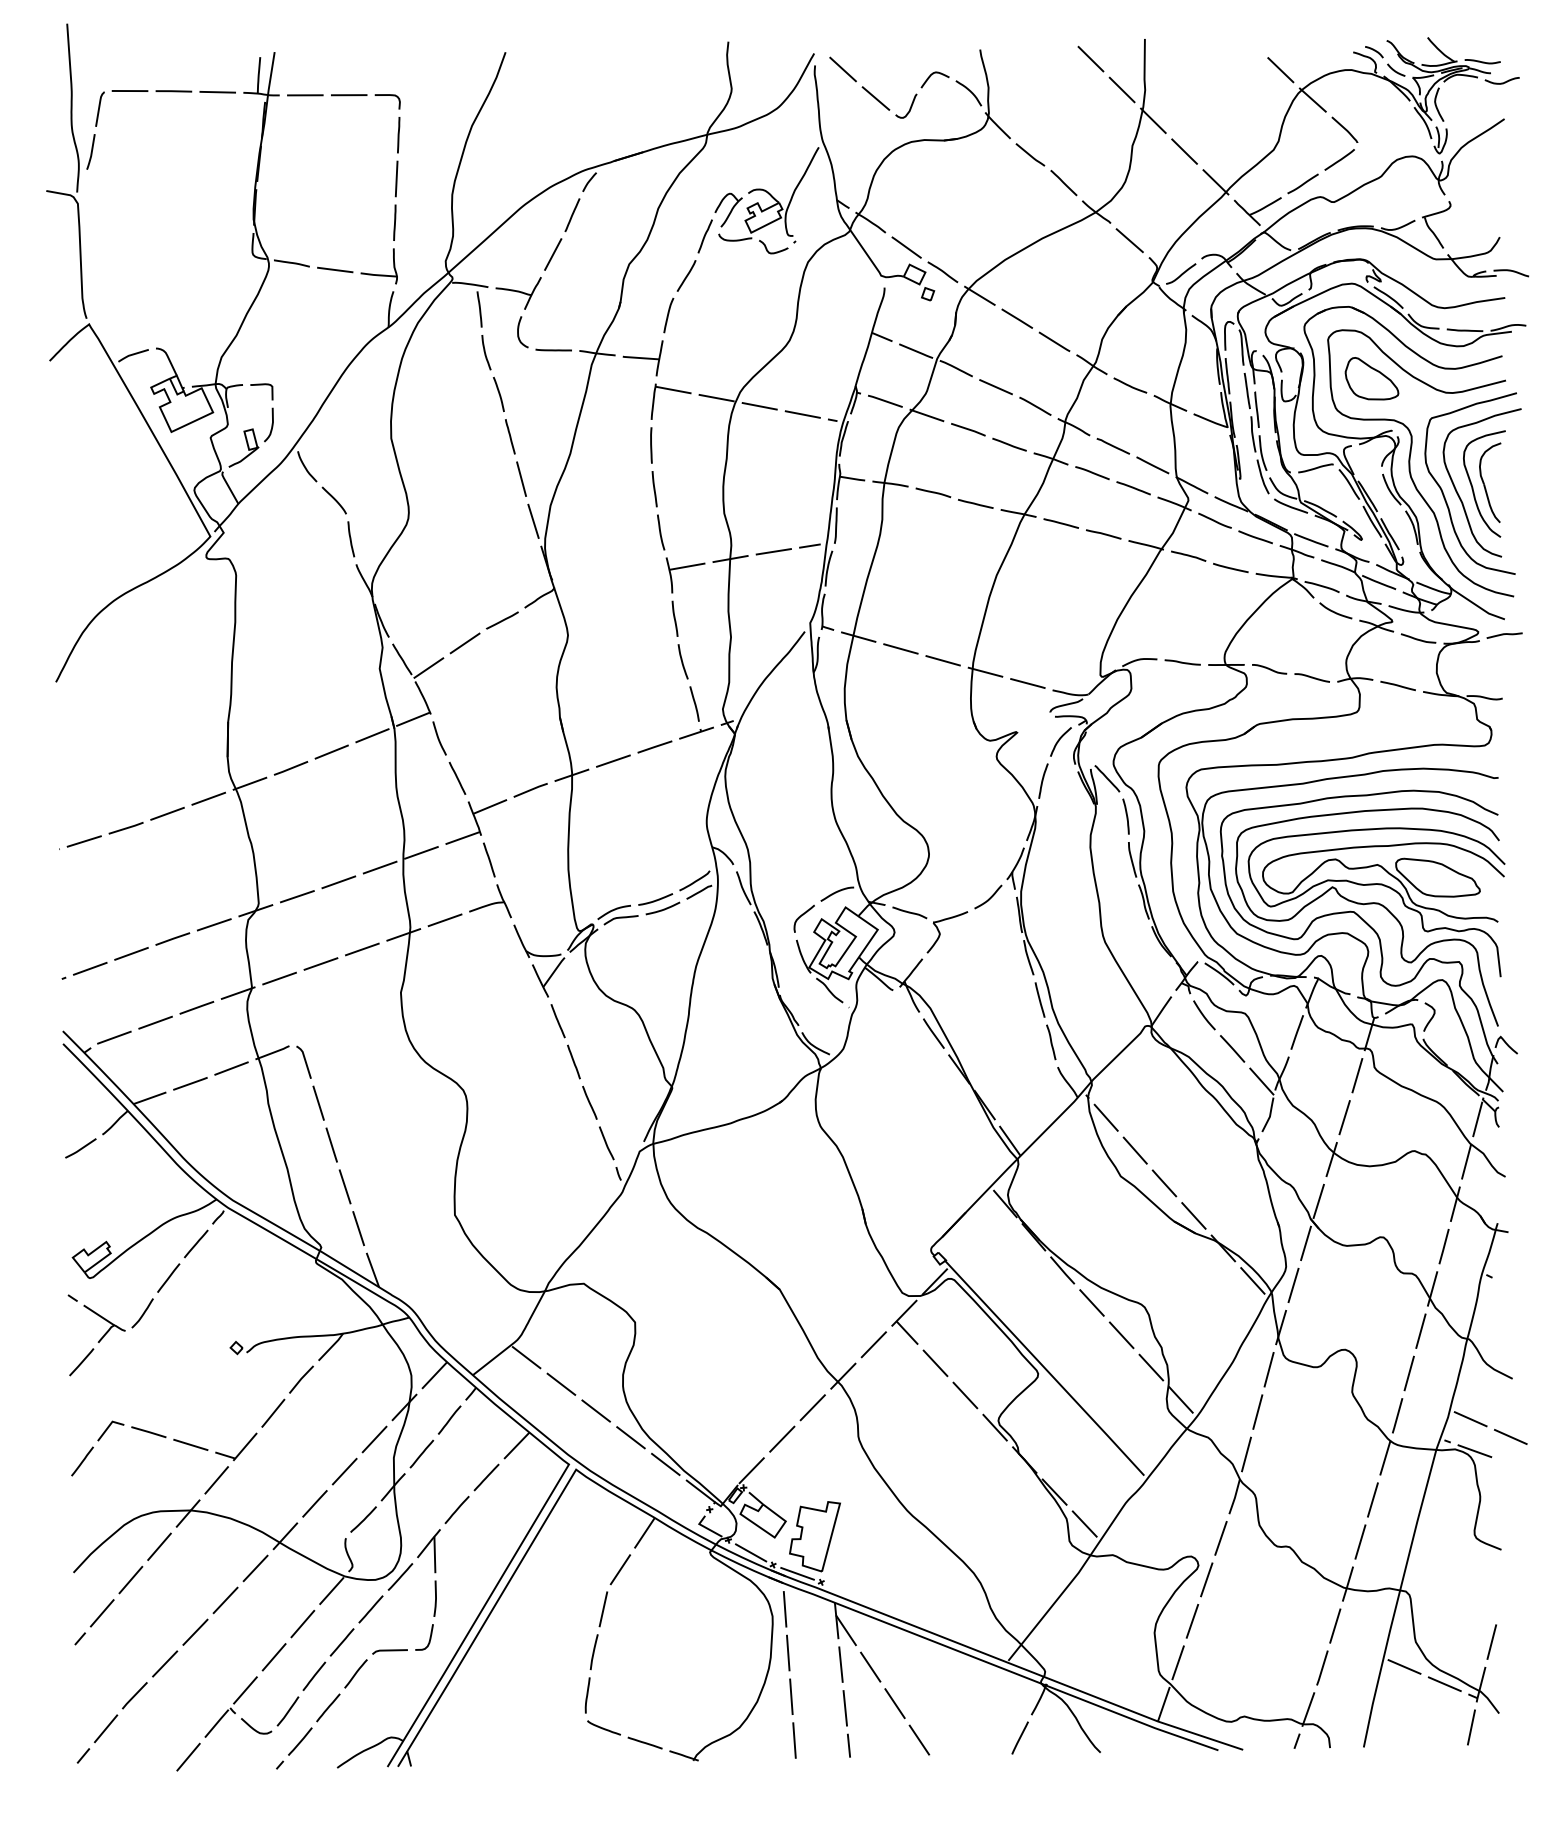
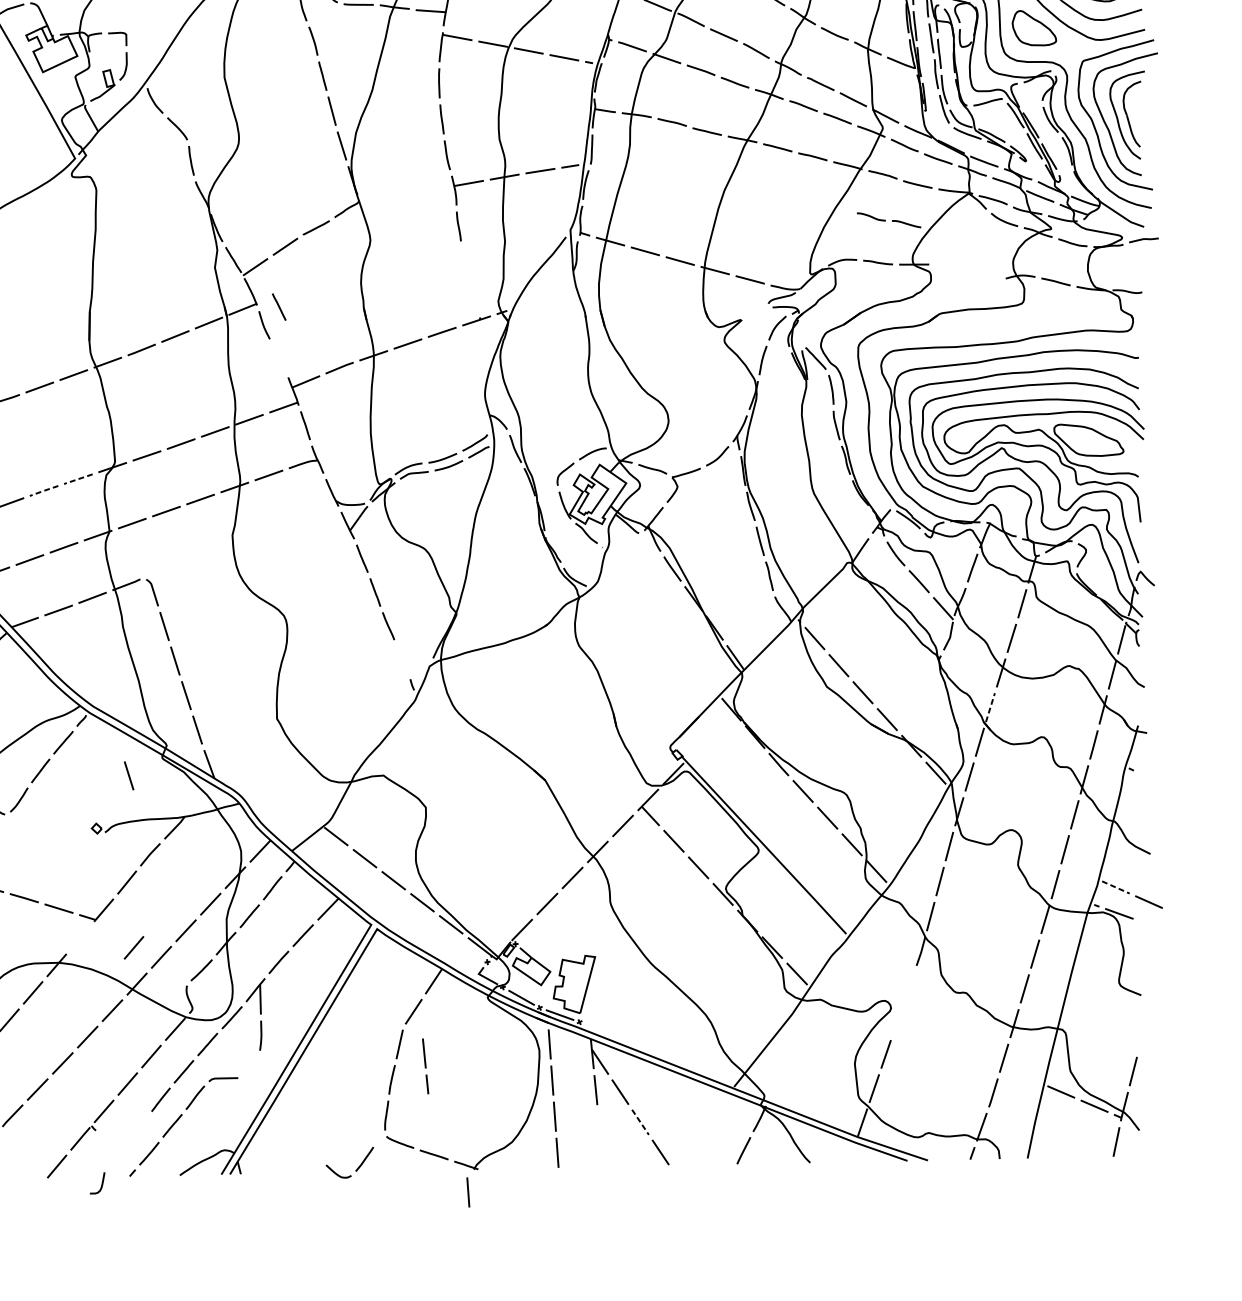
part: (1290, 673) -> (888, 220), moved
part: (688, 682) -> (469, 279), removed
line: (457, 777) -> (279, 306), moved
line: (213, 924) -> (77, 478), solid -> dashed
line: (172, 938) -> (43, 490), solid -> dashed
line: (606, 1143) -> (402, 659), removed
line: (1318, 1200) -> (990, 706), solid -> dashed
line: (275, 1283) -> (128, 775), added
line: (1471, 1419) -> (1116, 887), solid -> dashed
line: (216, 1480) -> (133, 947), moved
line: (1213, 1562) -> (903, 1005), removed
curve: (429, 1637) -> (101, 1183), moved
line: (895, 1704) -> (640, 1123), solid -> dashed
part: (279, 1721) -> (357, 1167), moved
line: (846, 1723) -> (425, 1066), moved
line: (686, 1788) -> (468, 1192), added

